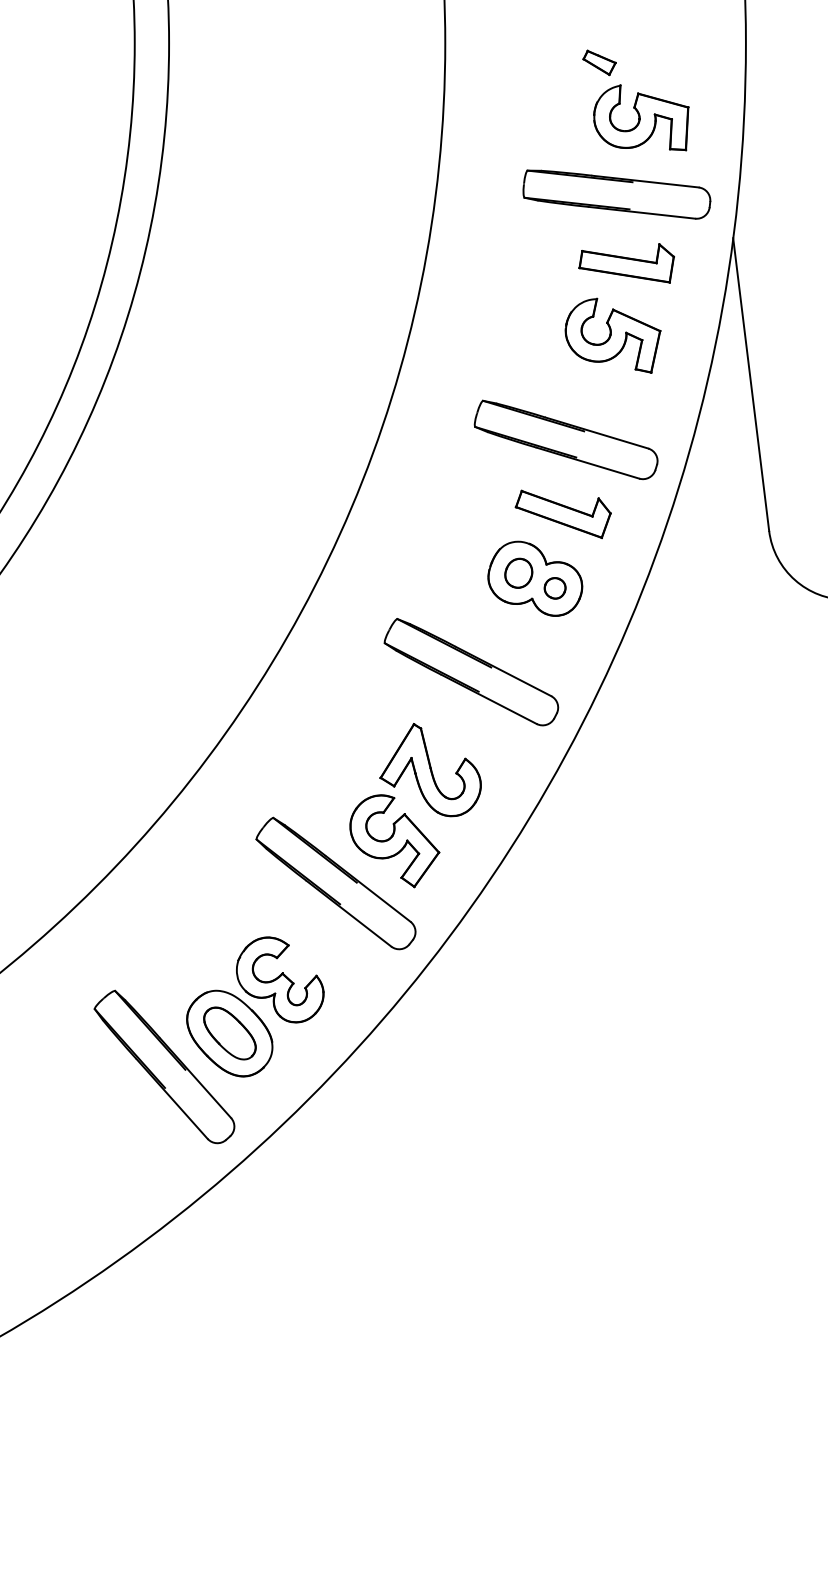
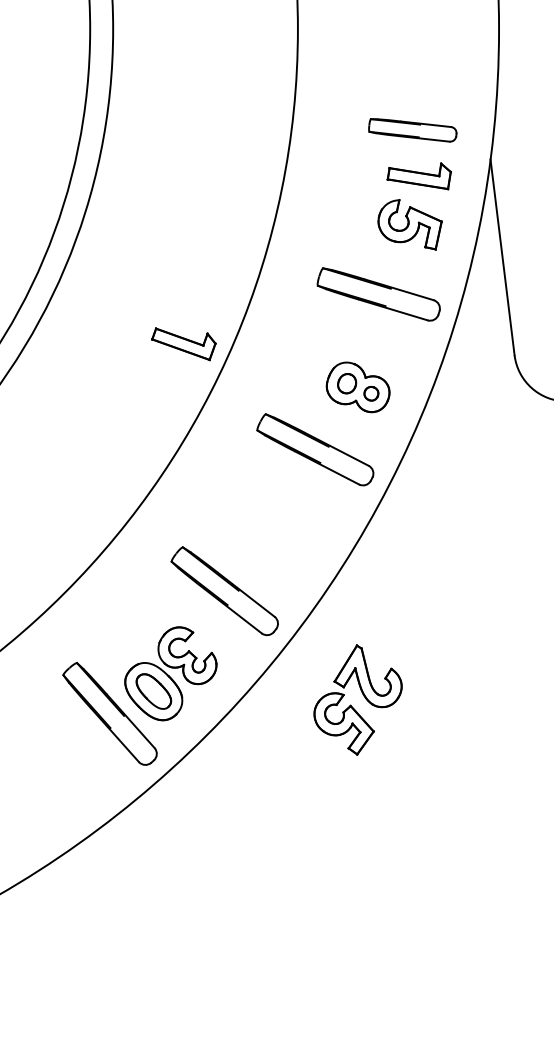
part: (635, 100) -> (425, 67), removed
part: (616, 194) -> (412, 130), size x0.7
part: (562, 514) -> (183, 344), moved
part: (423, 800) -> (363, 696), moved

